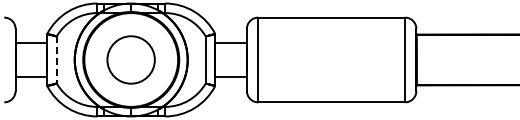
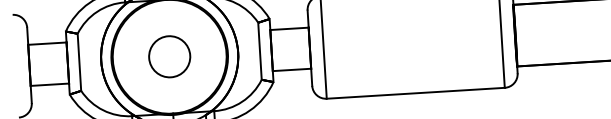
line: (56, 59) -> (79, 61), dashed -> solid
circle: (131, 59) -> (169, 56), size x0.71

